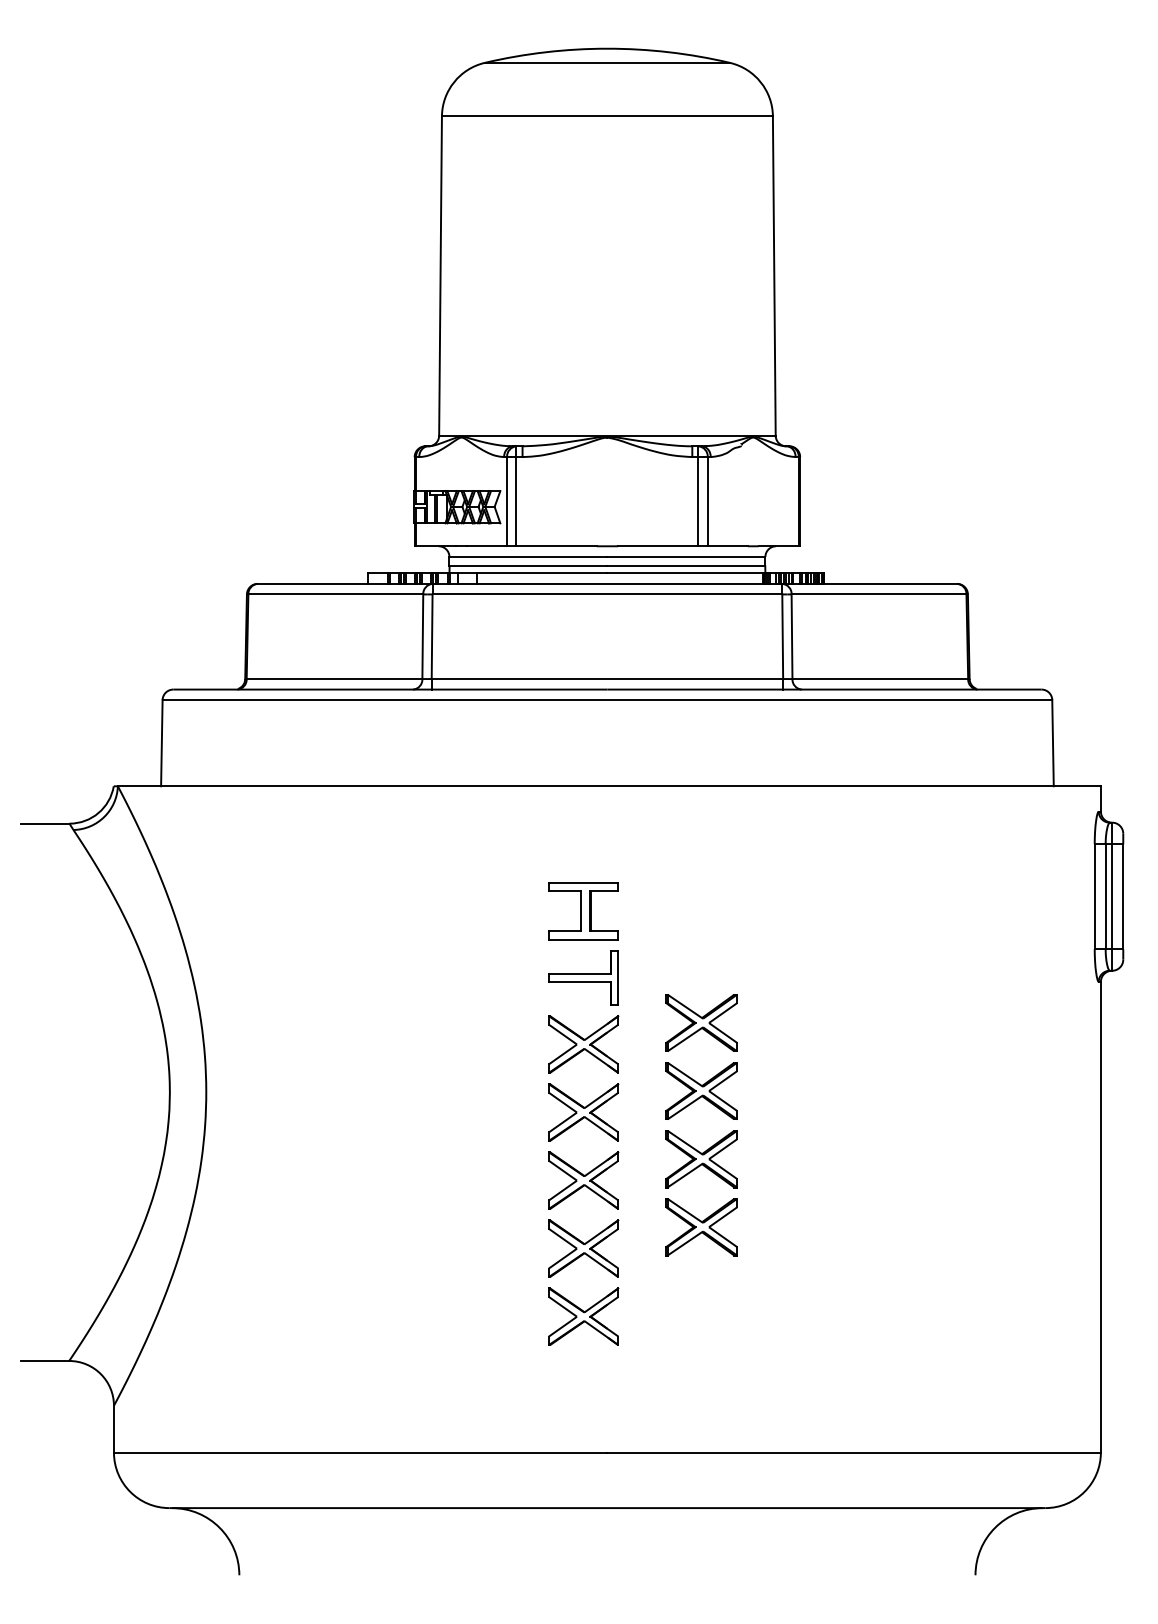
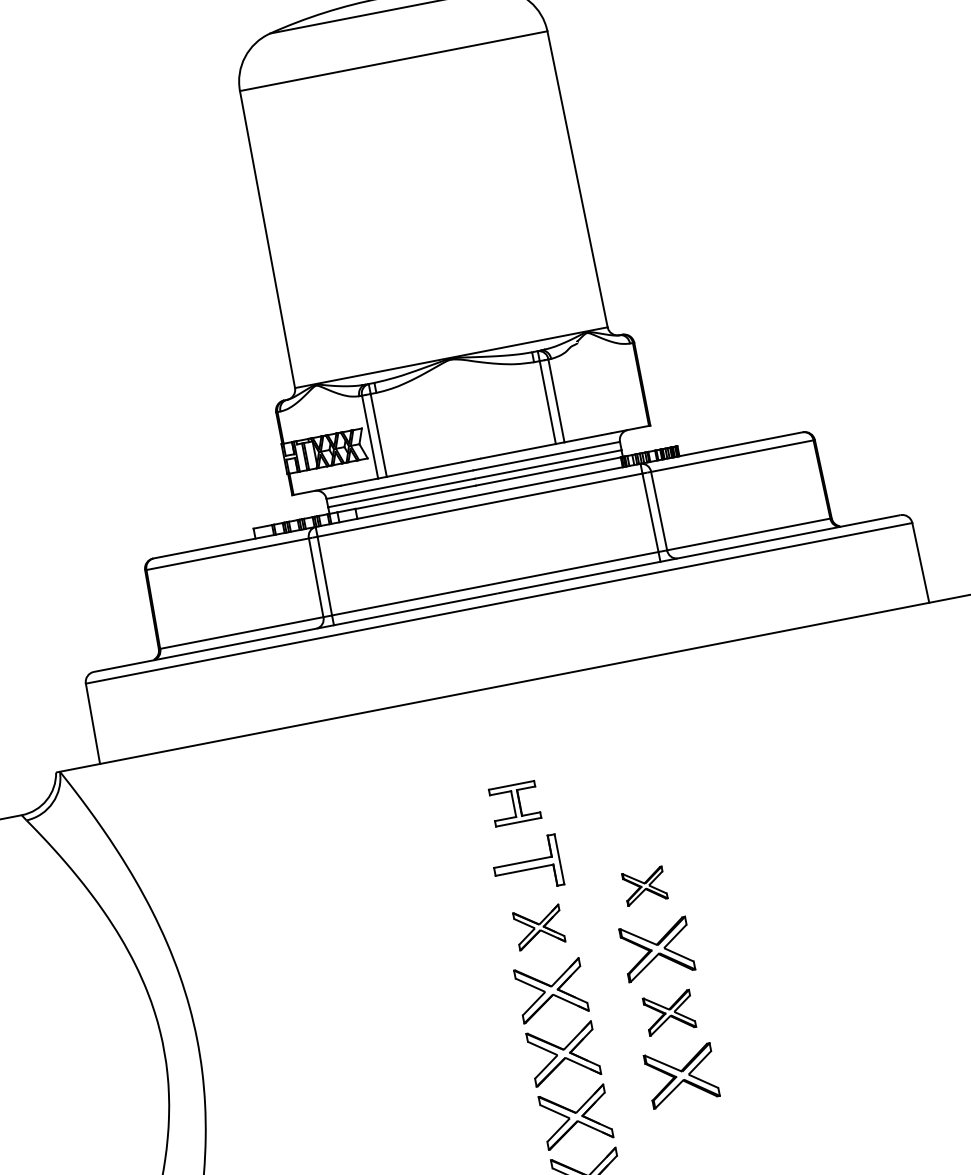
part: (583, 911) -> (515, 804), size x0.7
part: (701, 1022) -> (644, 885), size x0.6
part: (583, 1044) -> (539, 927), size x0.7
part: (701, 1159) -> (669, 1013), size x0.7

